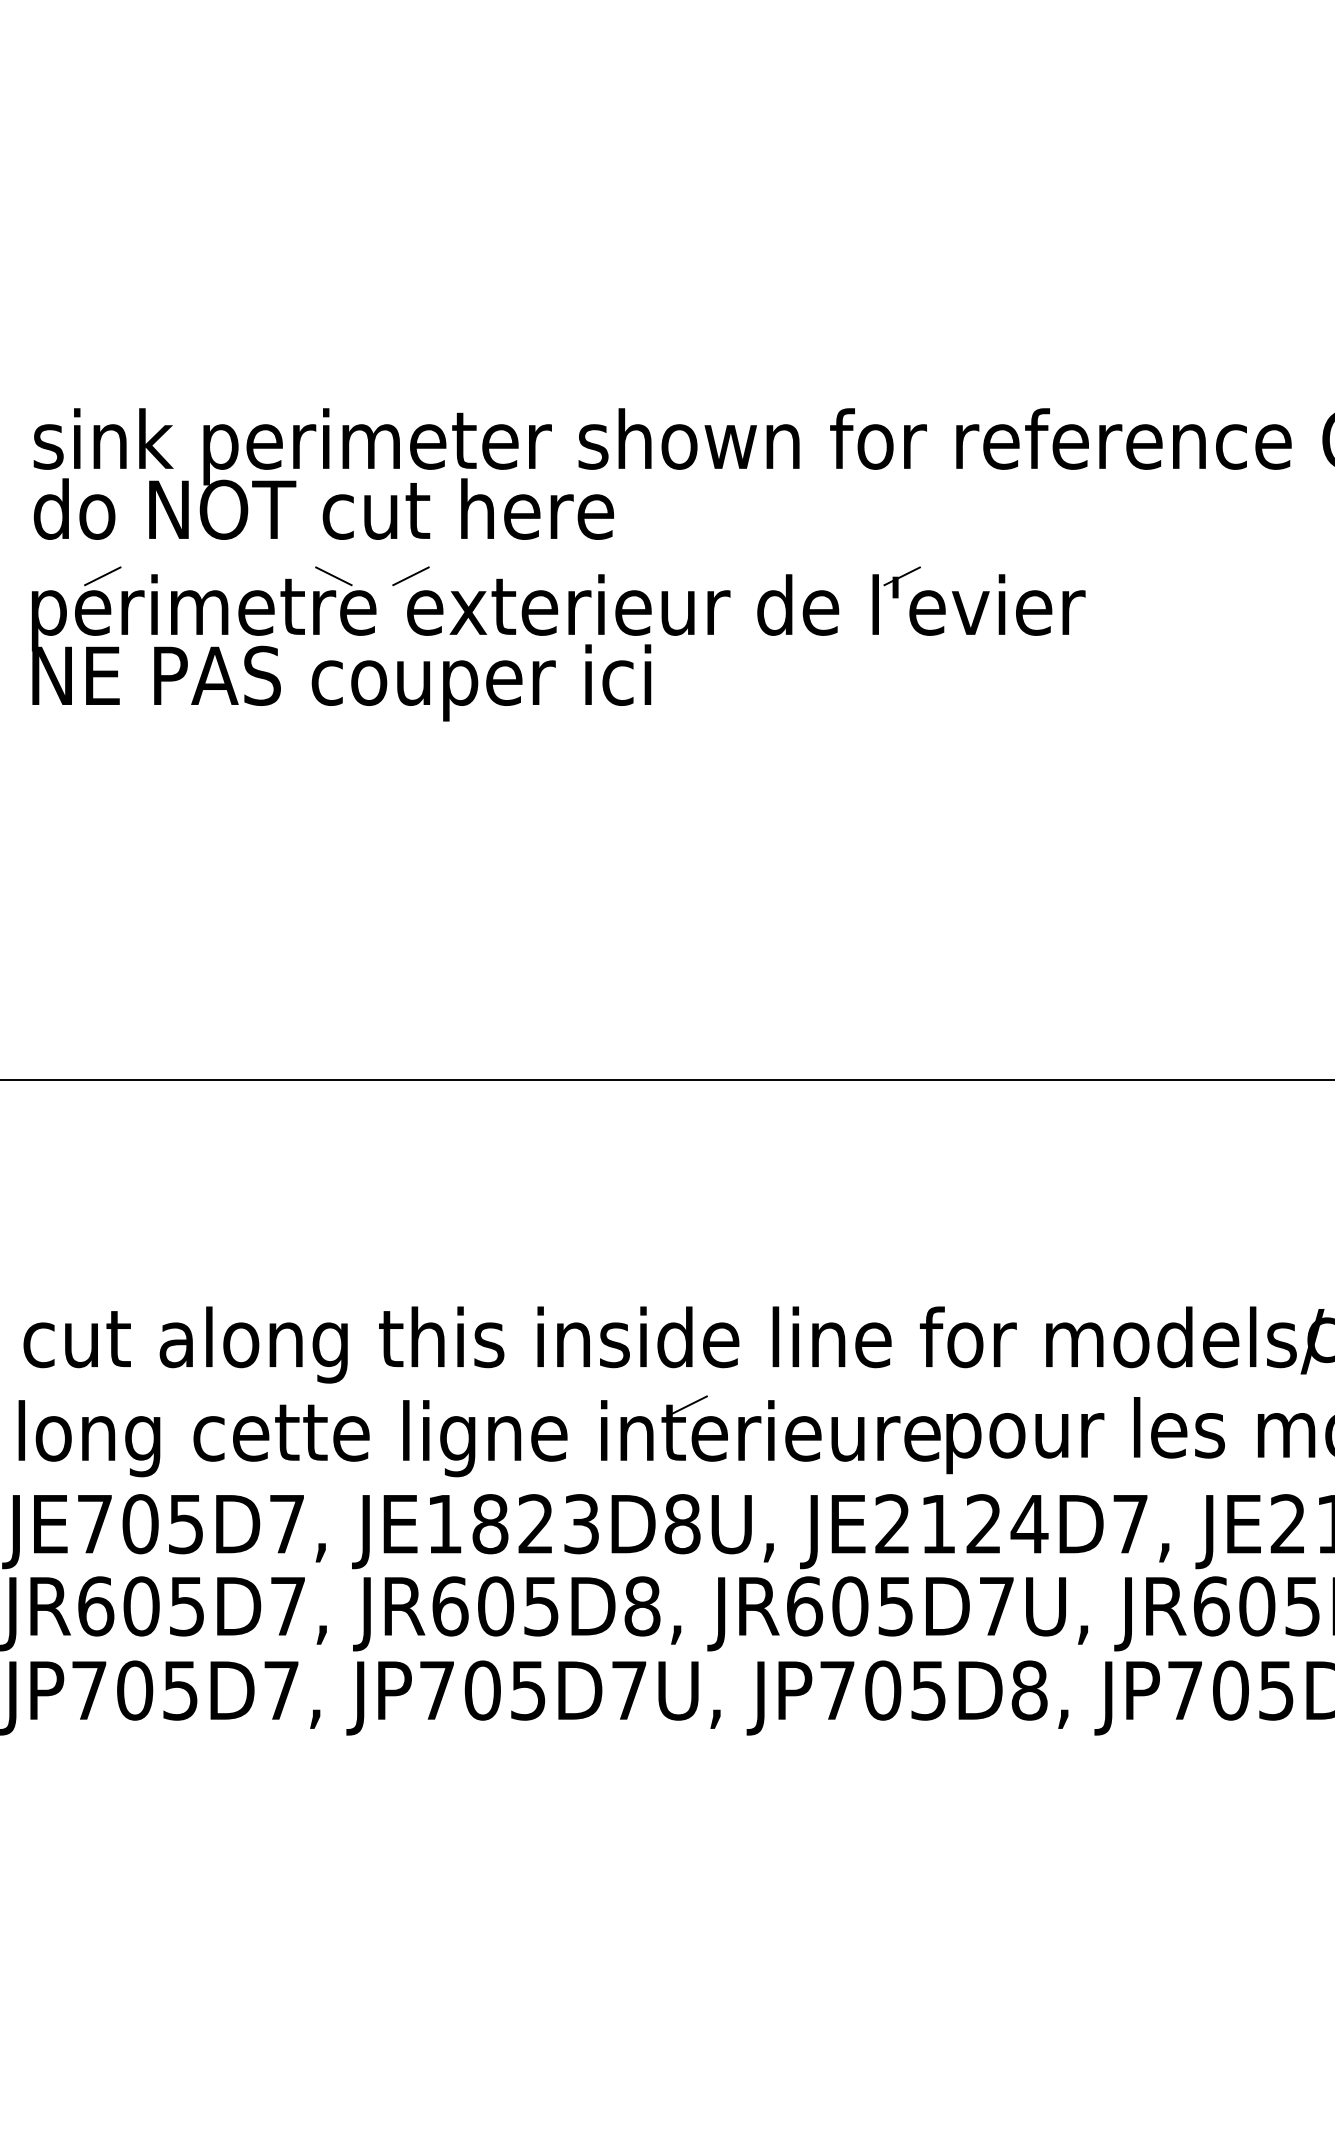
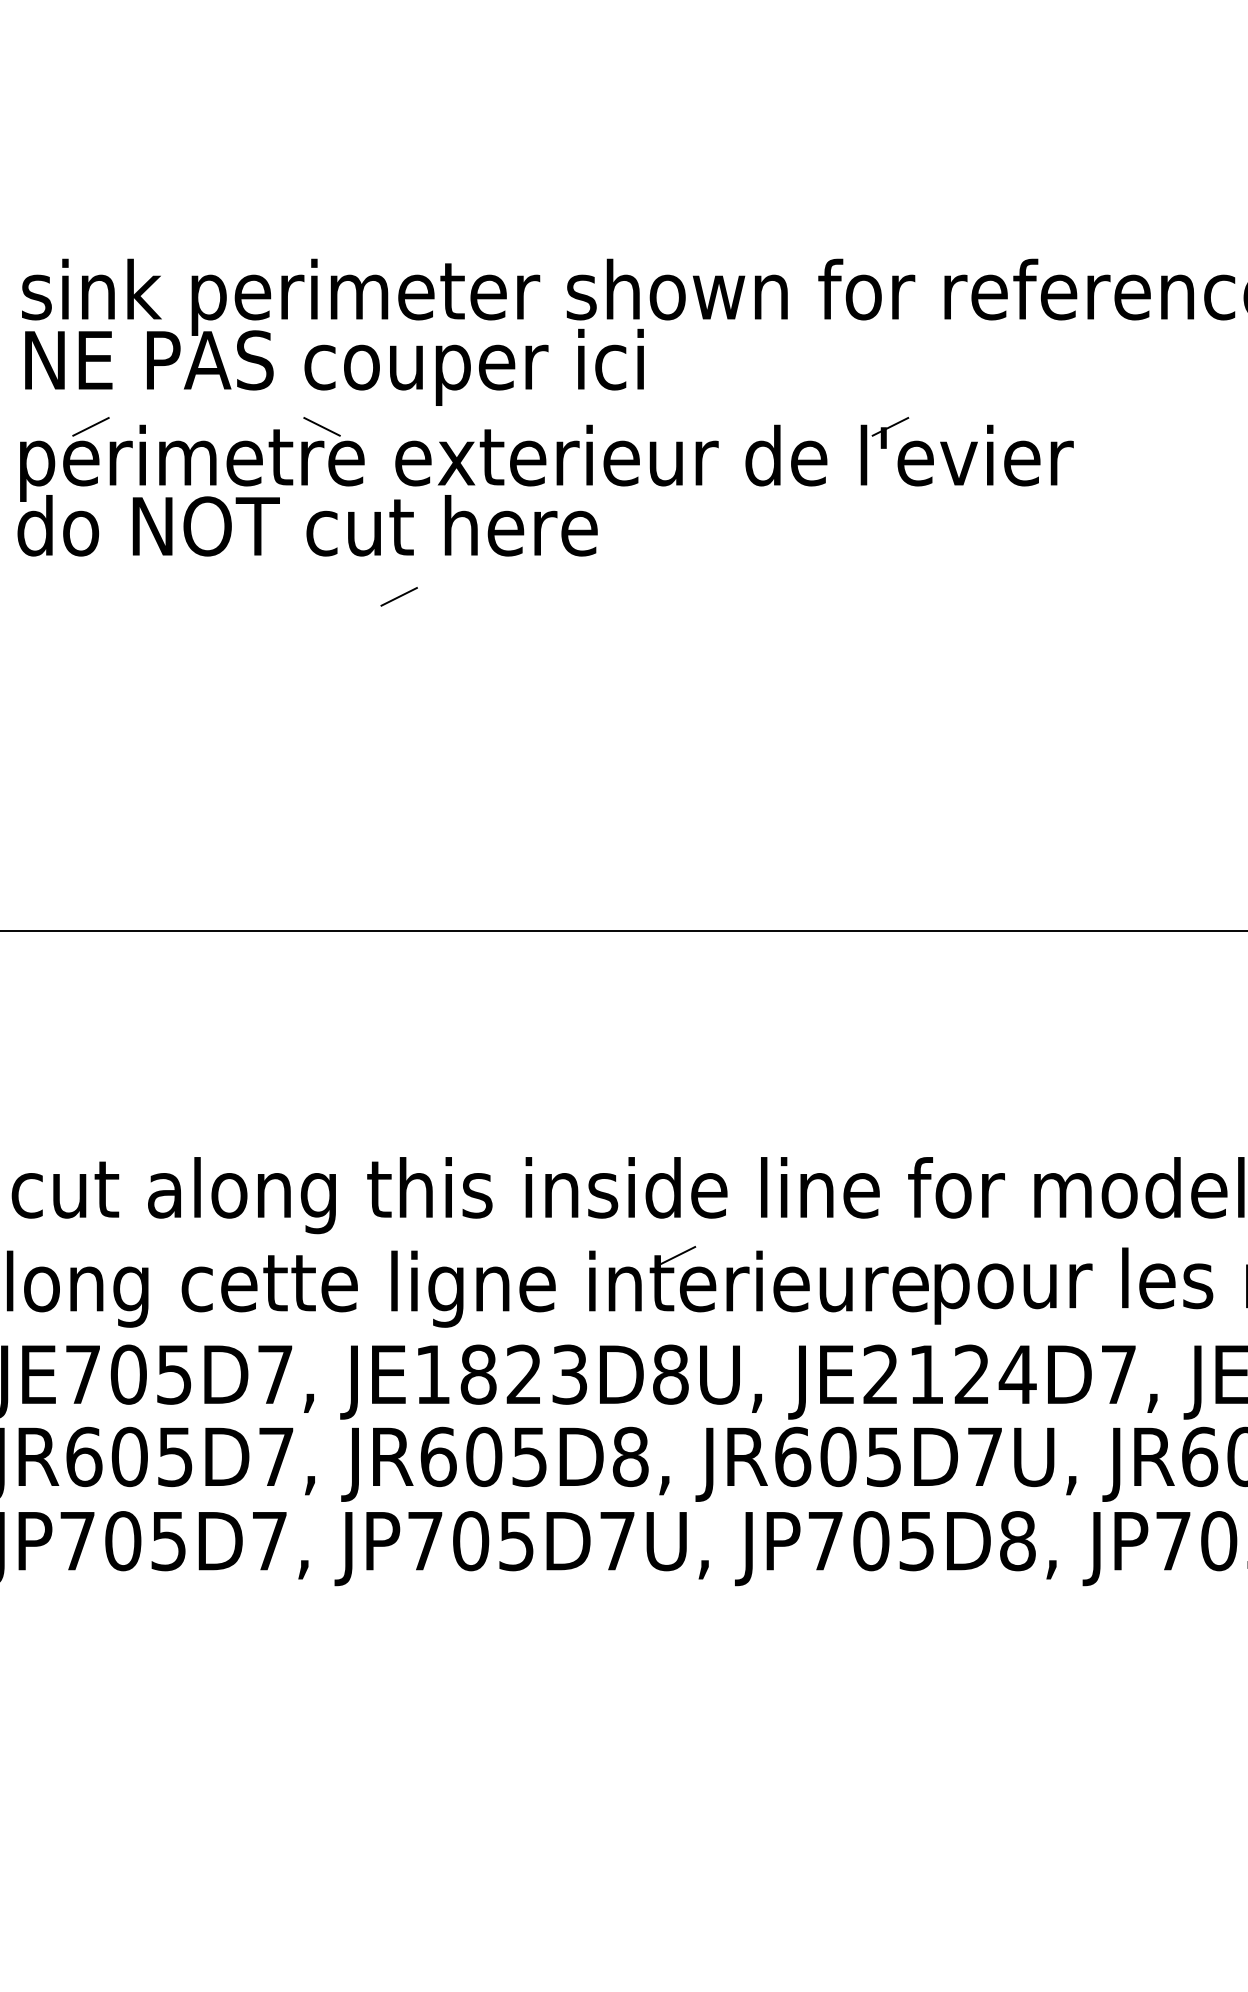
text: (344, 516) -> (332, 367), do NOT cut here -> NE PAS couper ici
line: (410, 576) -> (398, 597), moved
text: (340, 682) -> (328, 533), NE PAS couper ici -> do NOT cut here

